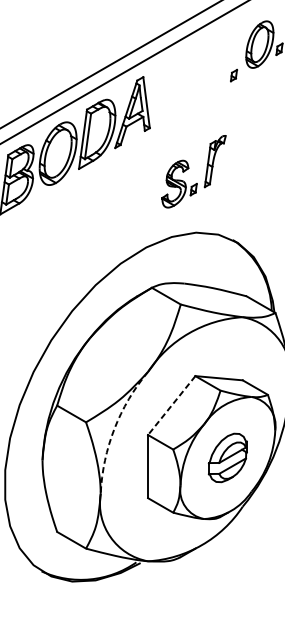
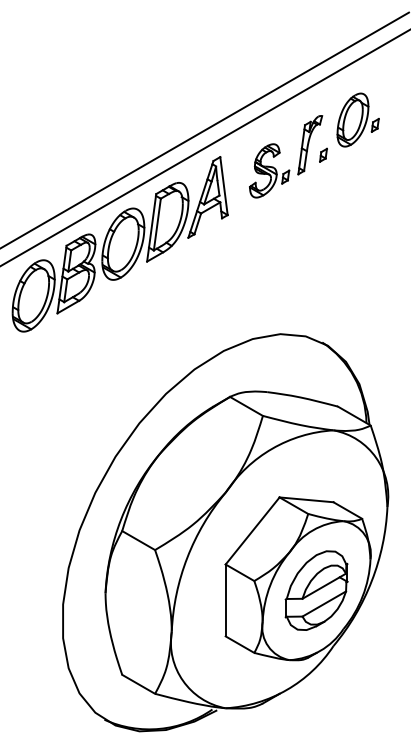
part: (189, 168) -> (280, 153), moved
line: (171, 406) -> (252, 531), dashed -> solid
arc: (114, 428) -> (187, 557), dashed -> solid
part: (227, 457) -> (316, 590), size x1.43

